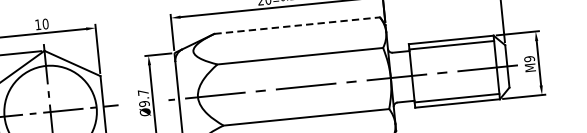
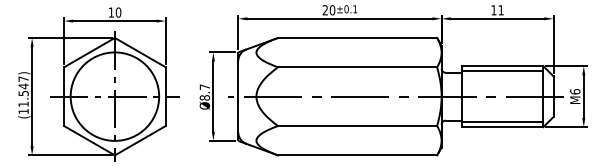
line: (297, 25) -> (357, 37), dashed -> solid
text: (529, 58) -> (575, 91), M9 -> M6
text: (143, 103) -> (204, 97), Ø9.7 -> Ø8.7

